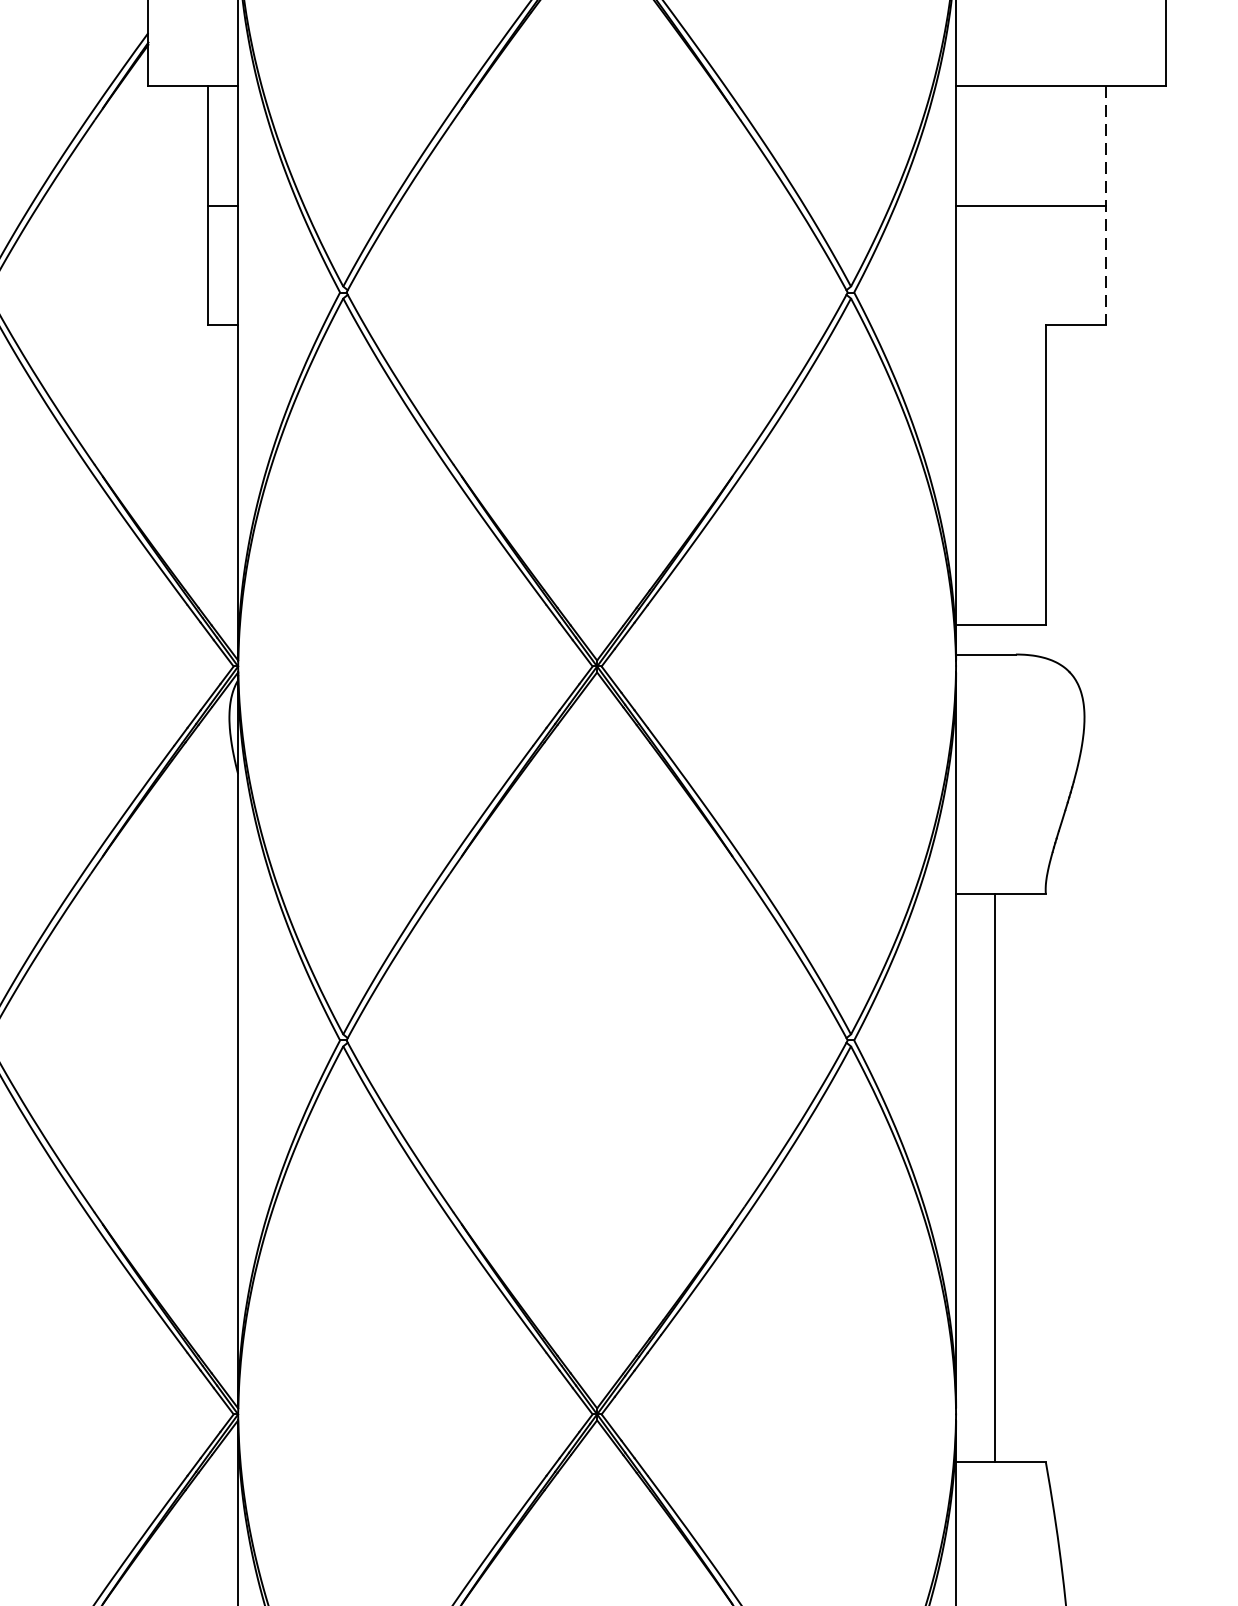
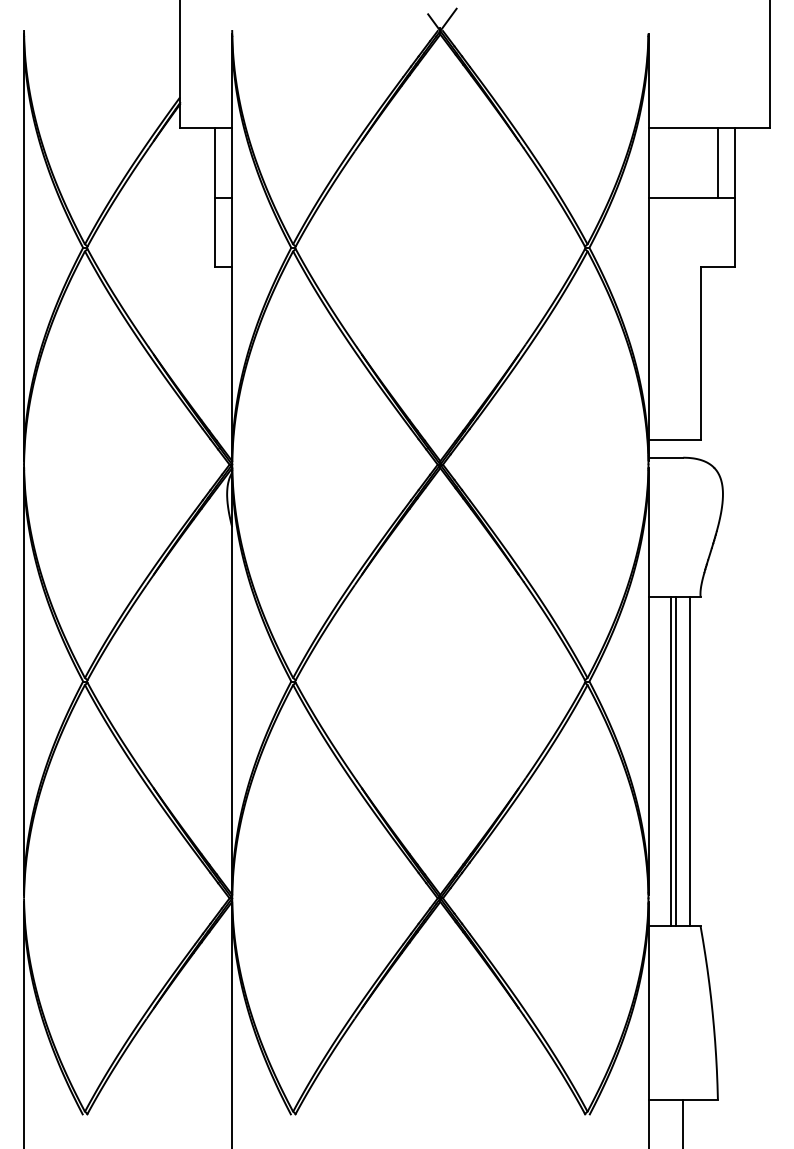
line: (1075, 145) -> (717, 162), added
line: (1106, 207) -> (735, 198), dashed -> solid
line: (1002, 1178) -> (675, 761), added
line: (1026, 1178) -> (689, 761), added

